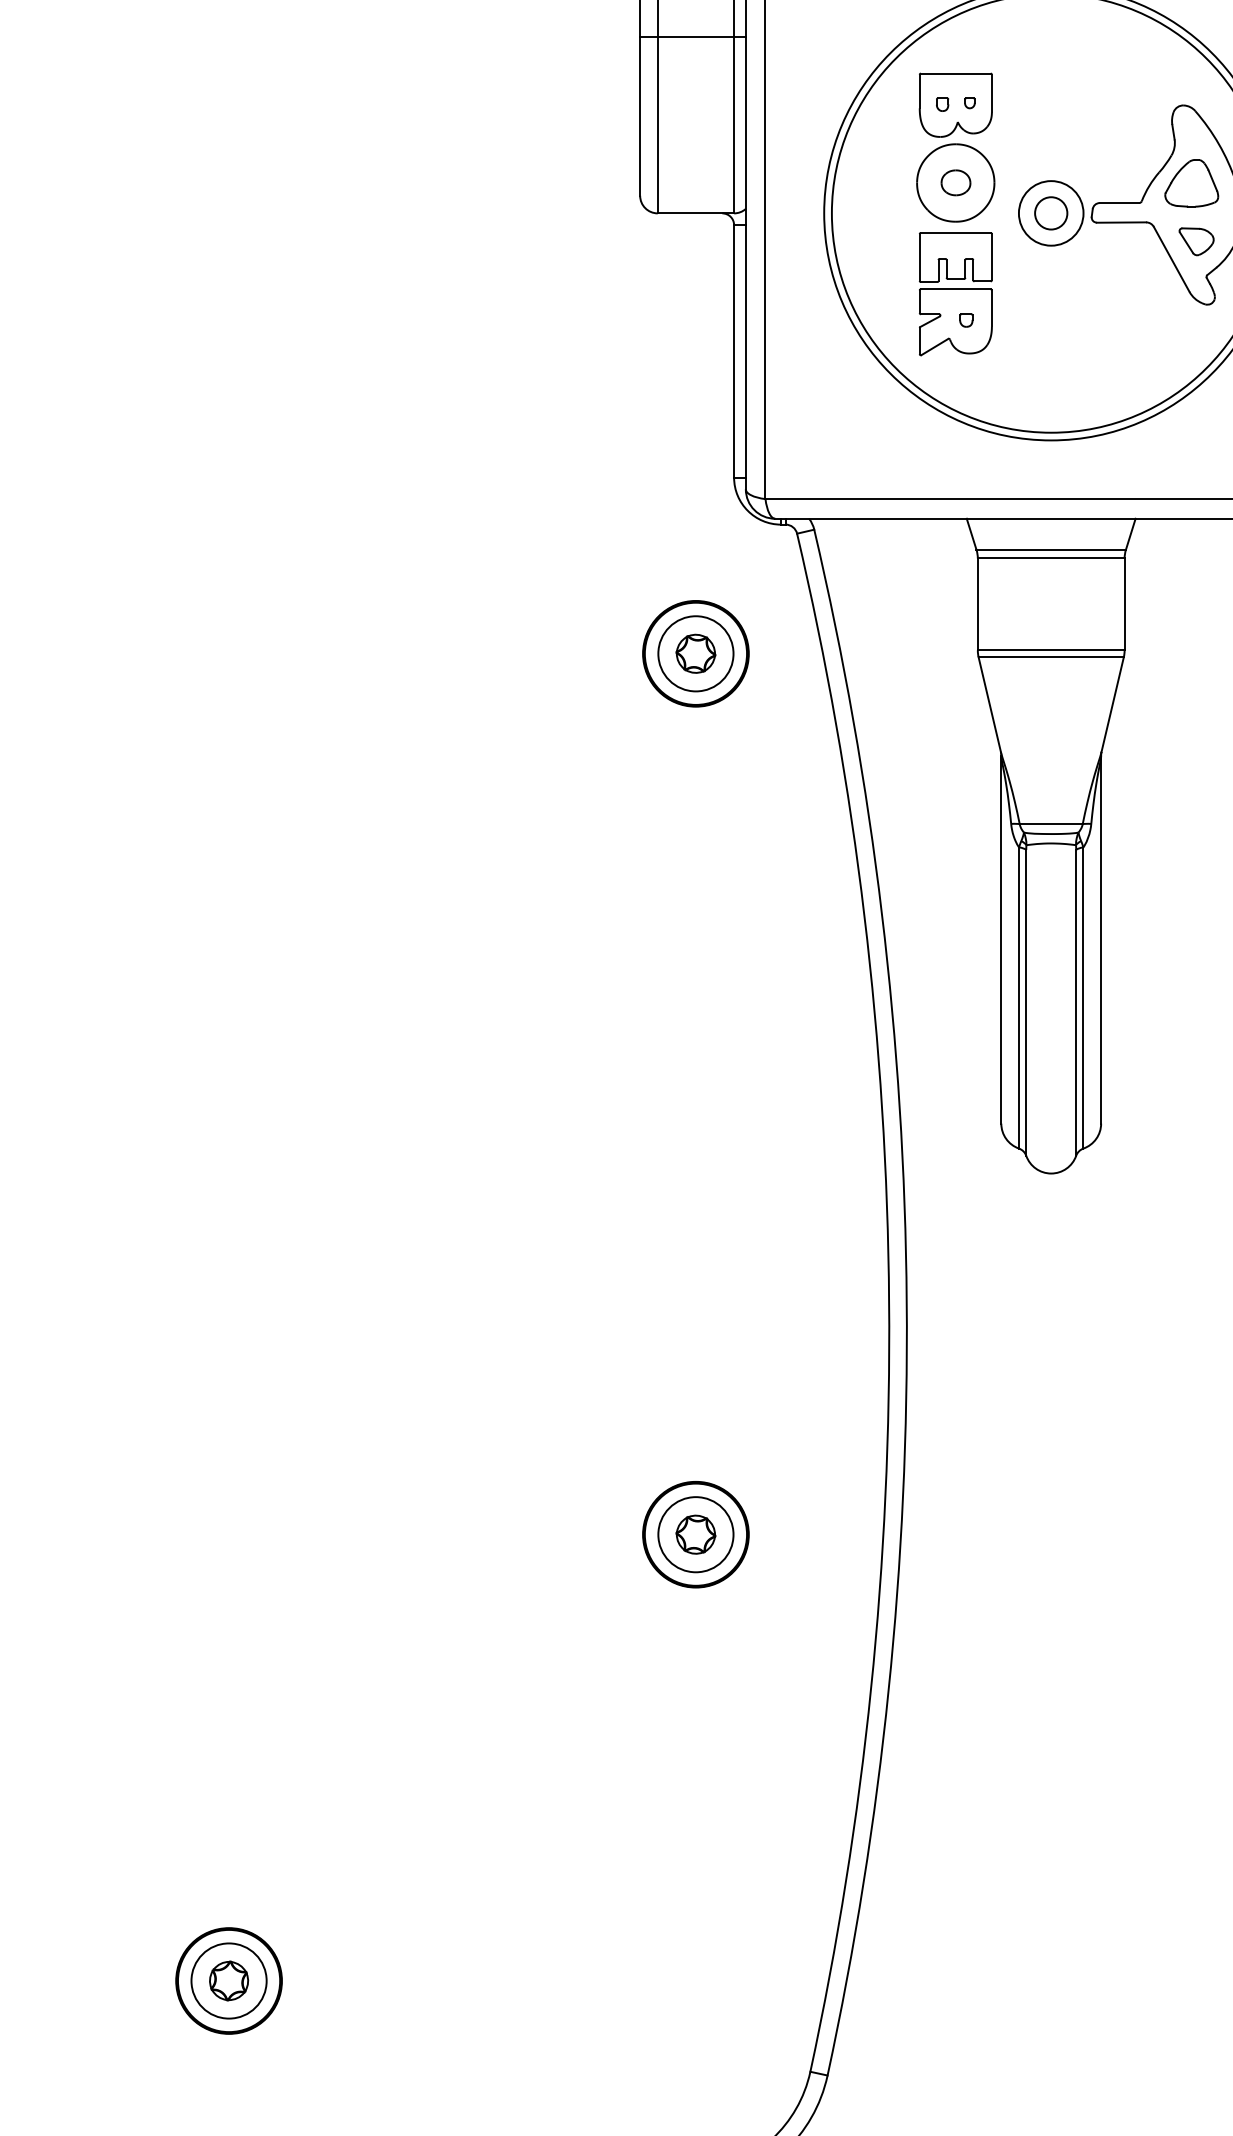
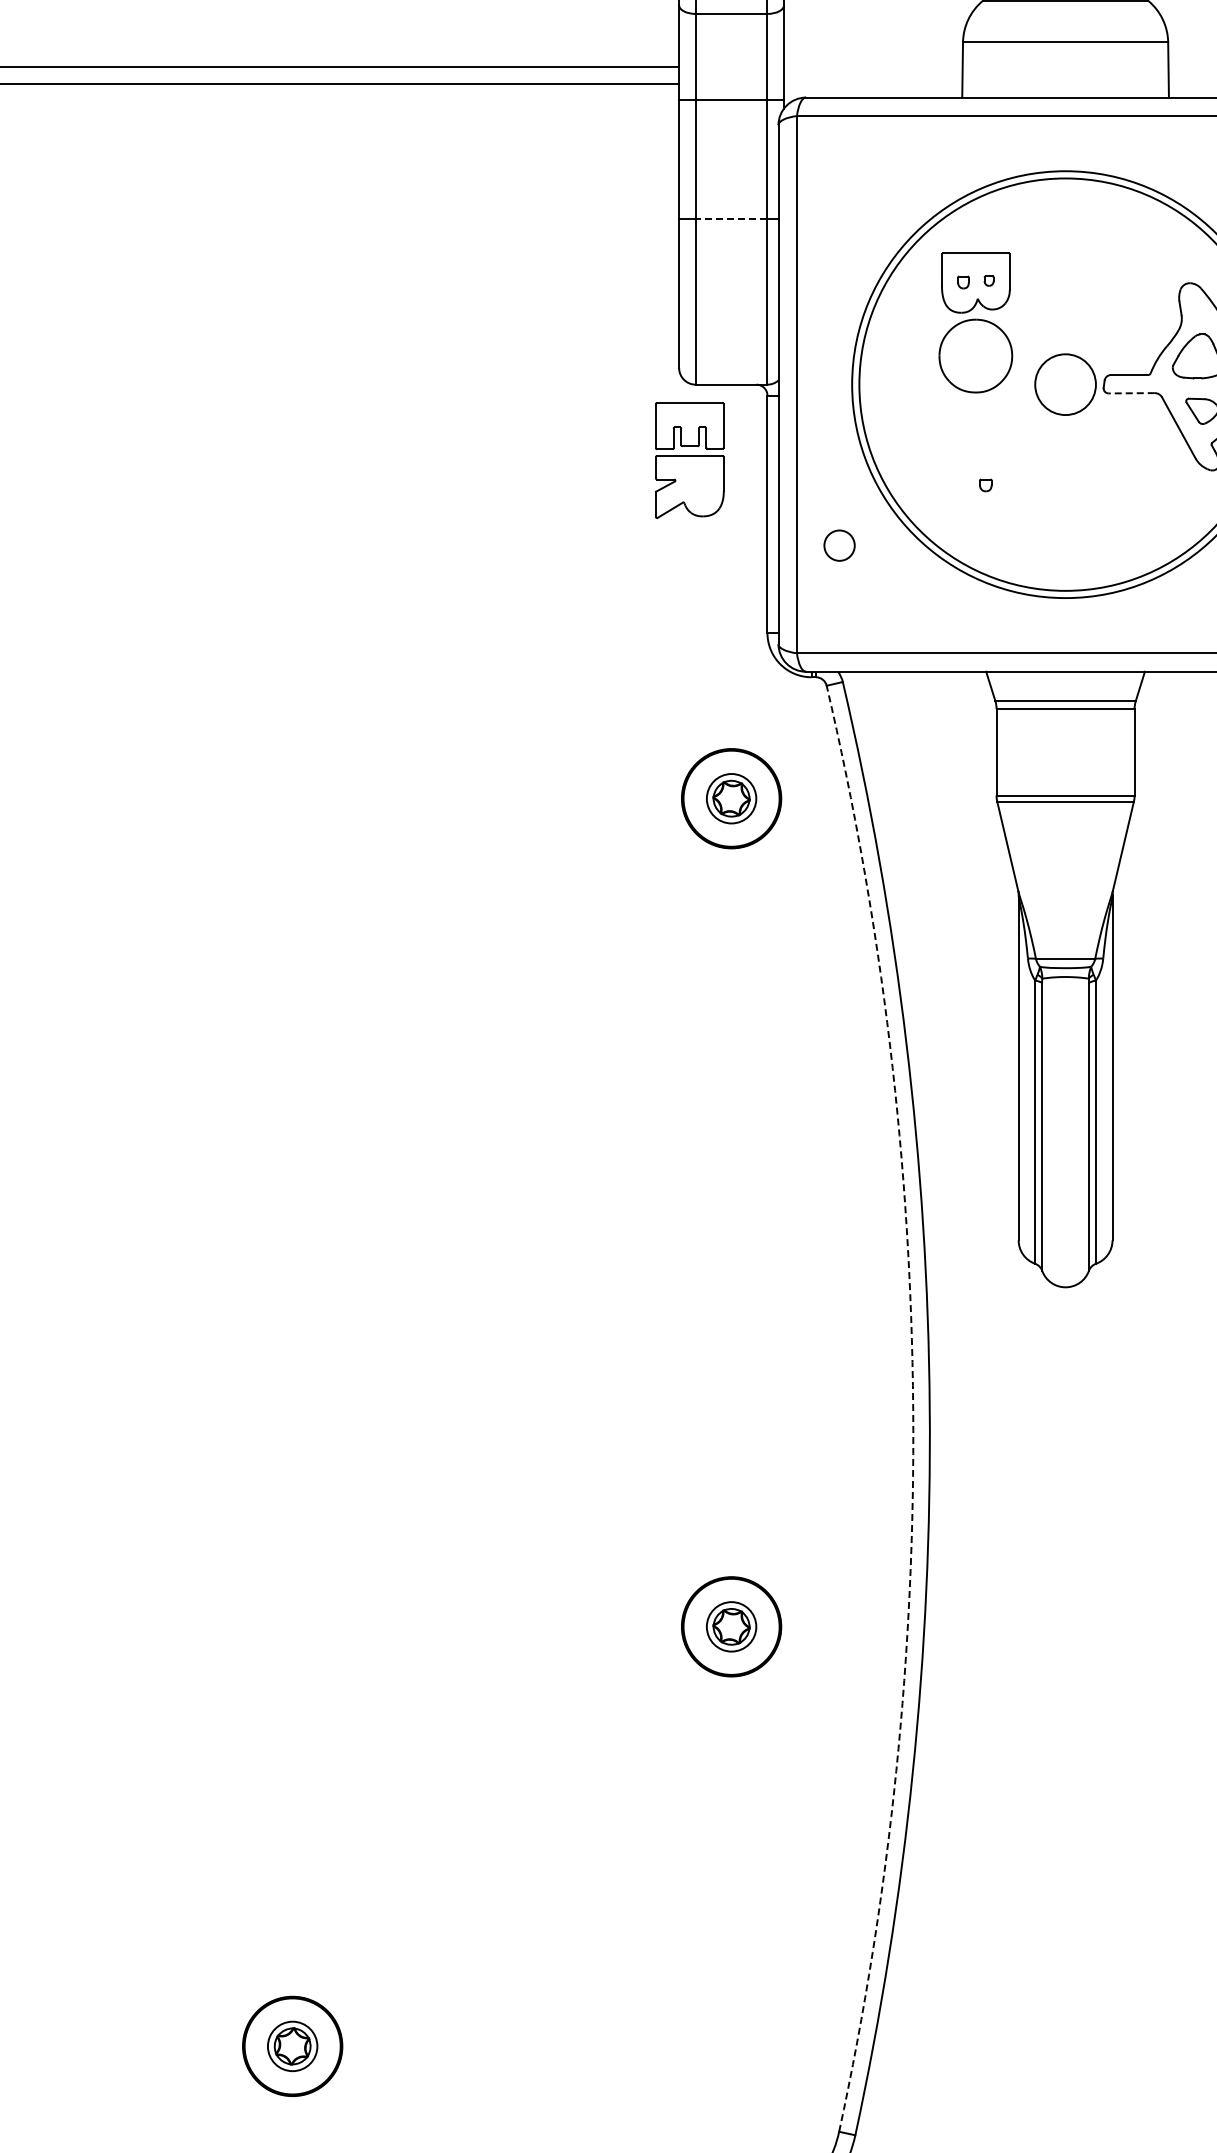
line: (695, 37) -> (731, 219), solid -> dashed
part: (955, 182) -> (975, 355), removed
circle: (1051, 213) -> (839, 545), moved
line: (1121, 222) -> (1131, 393), solid -> dashed
part: (955, 294) -> (689, 460), moved
circle: (695, 653) -> (731, 798), size x0.7
arc: (889, 1302) -> (913, 1408), solid -> dashed
circle: (695, 1534) -> (731, 1626), size x0.7
circle: (228, 1981) -> (292, 2046), size x0.7

